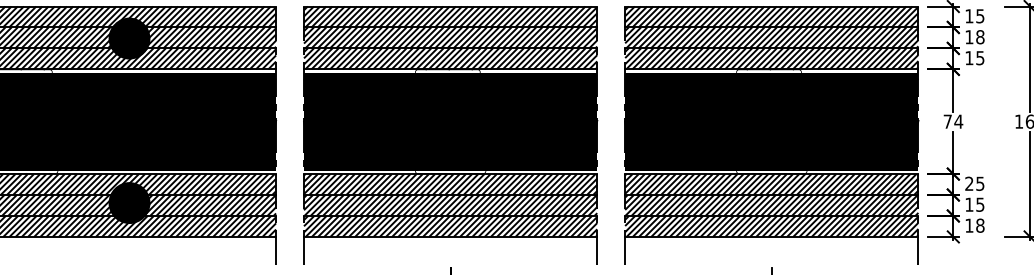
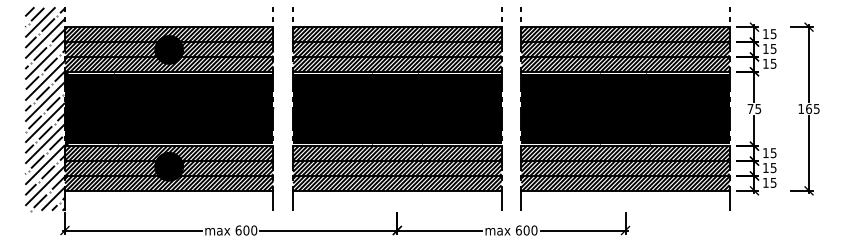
text: (980, 36) -> (773, 48), 18 -> 15
text: (959, 122) -> (758, 109), 74 -> 75
text: (968, 182) -> (765, 152), 25 -> 15
text: (980, 225) -> (773, 182), 18 -> 15

